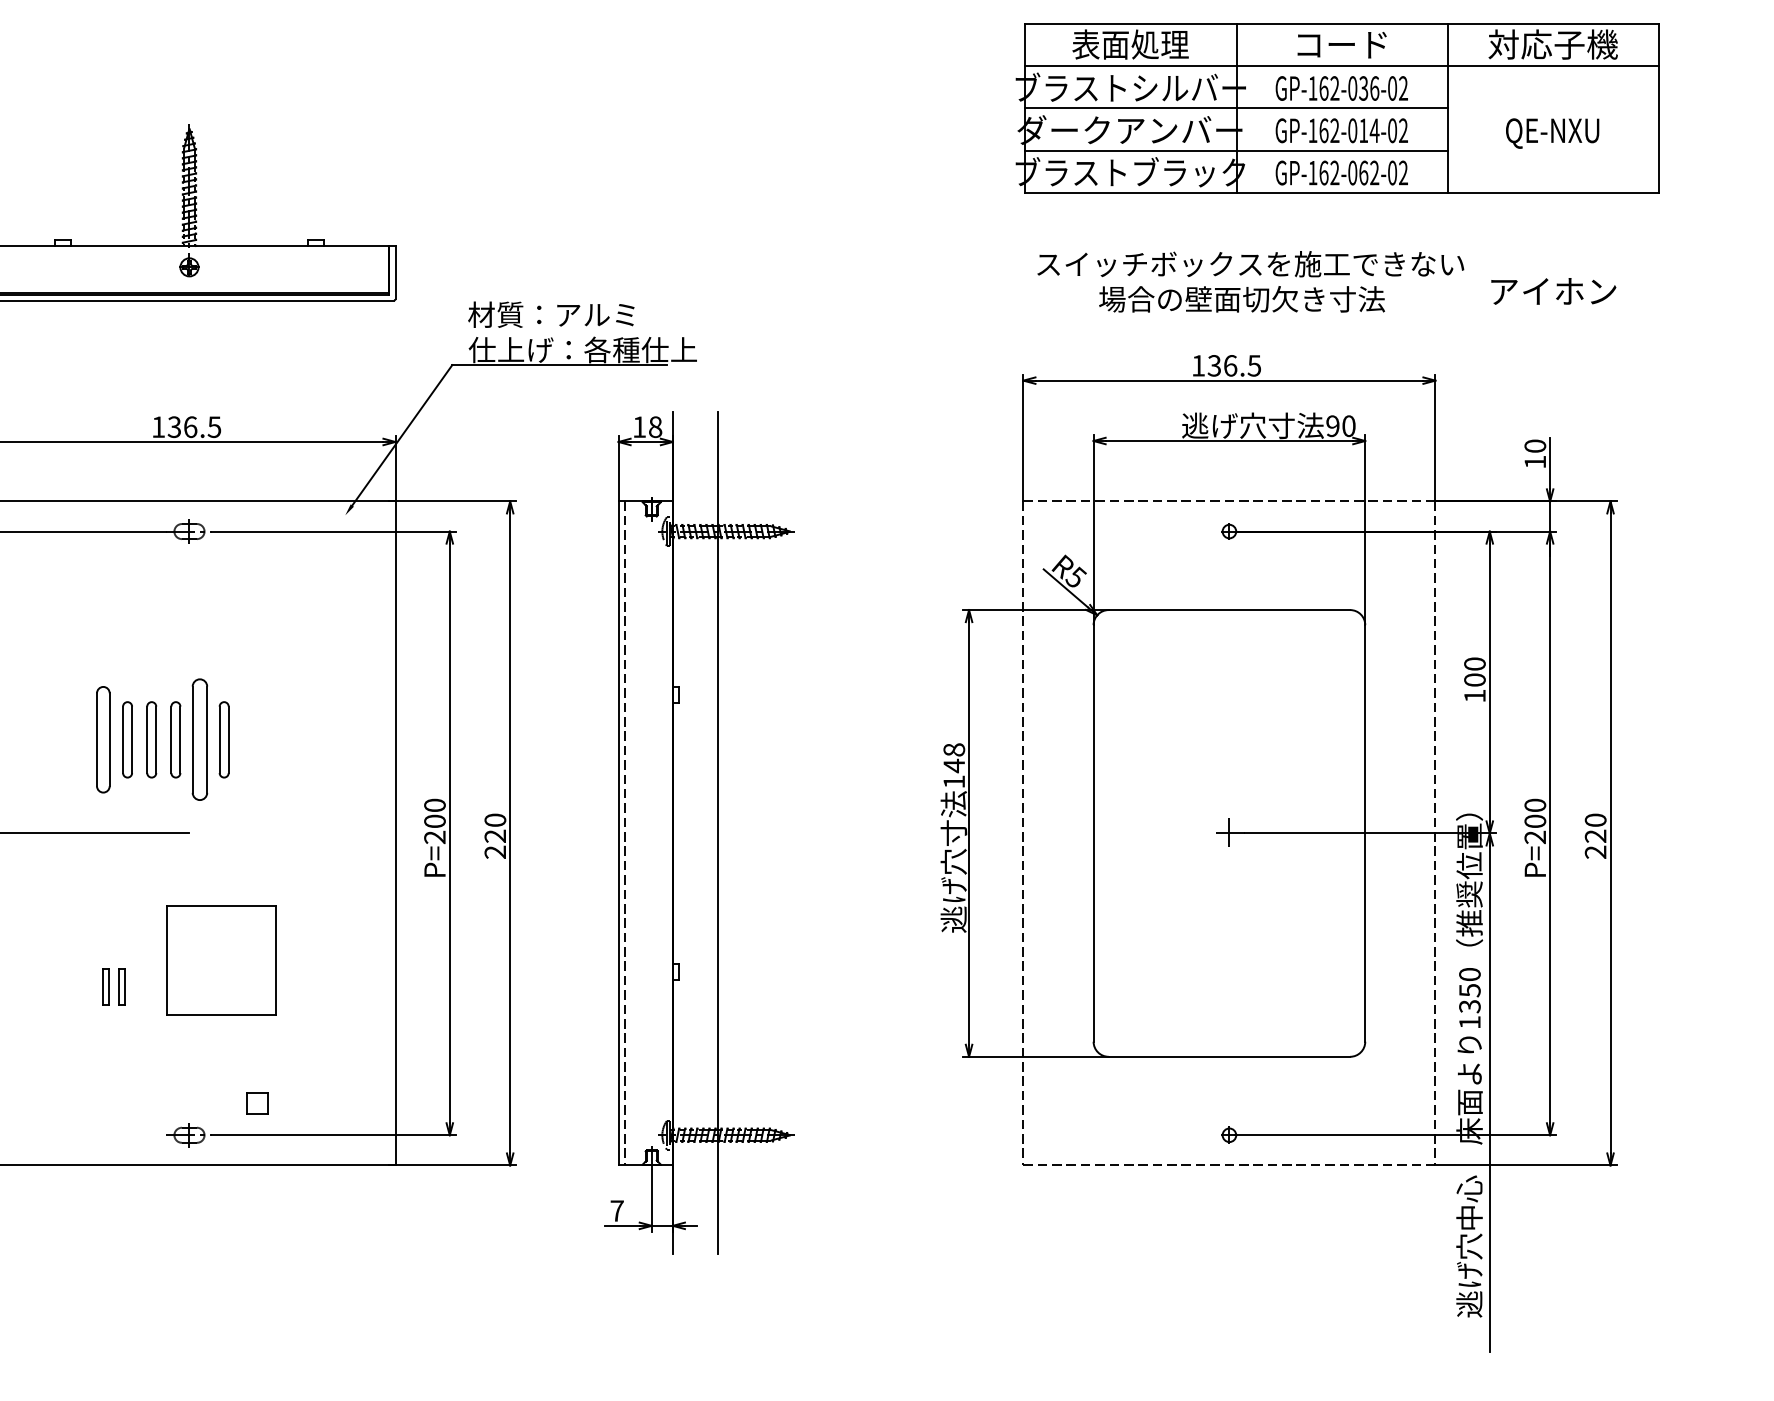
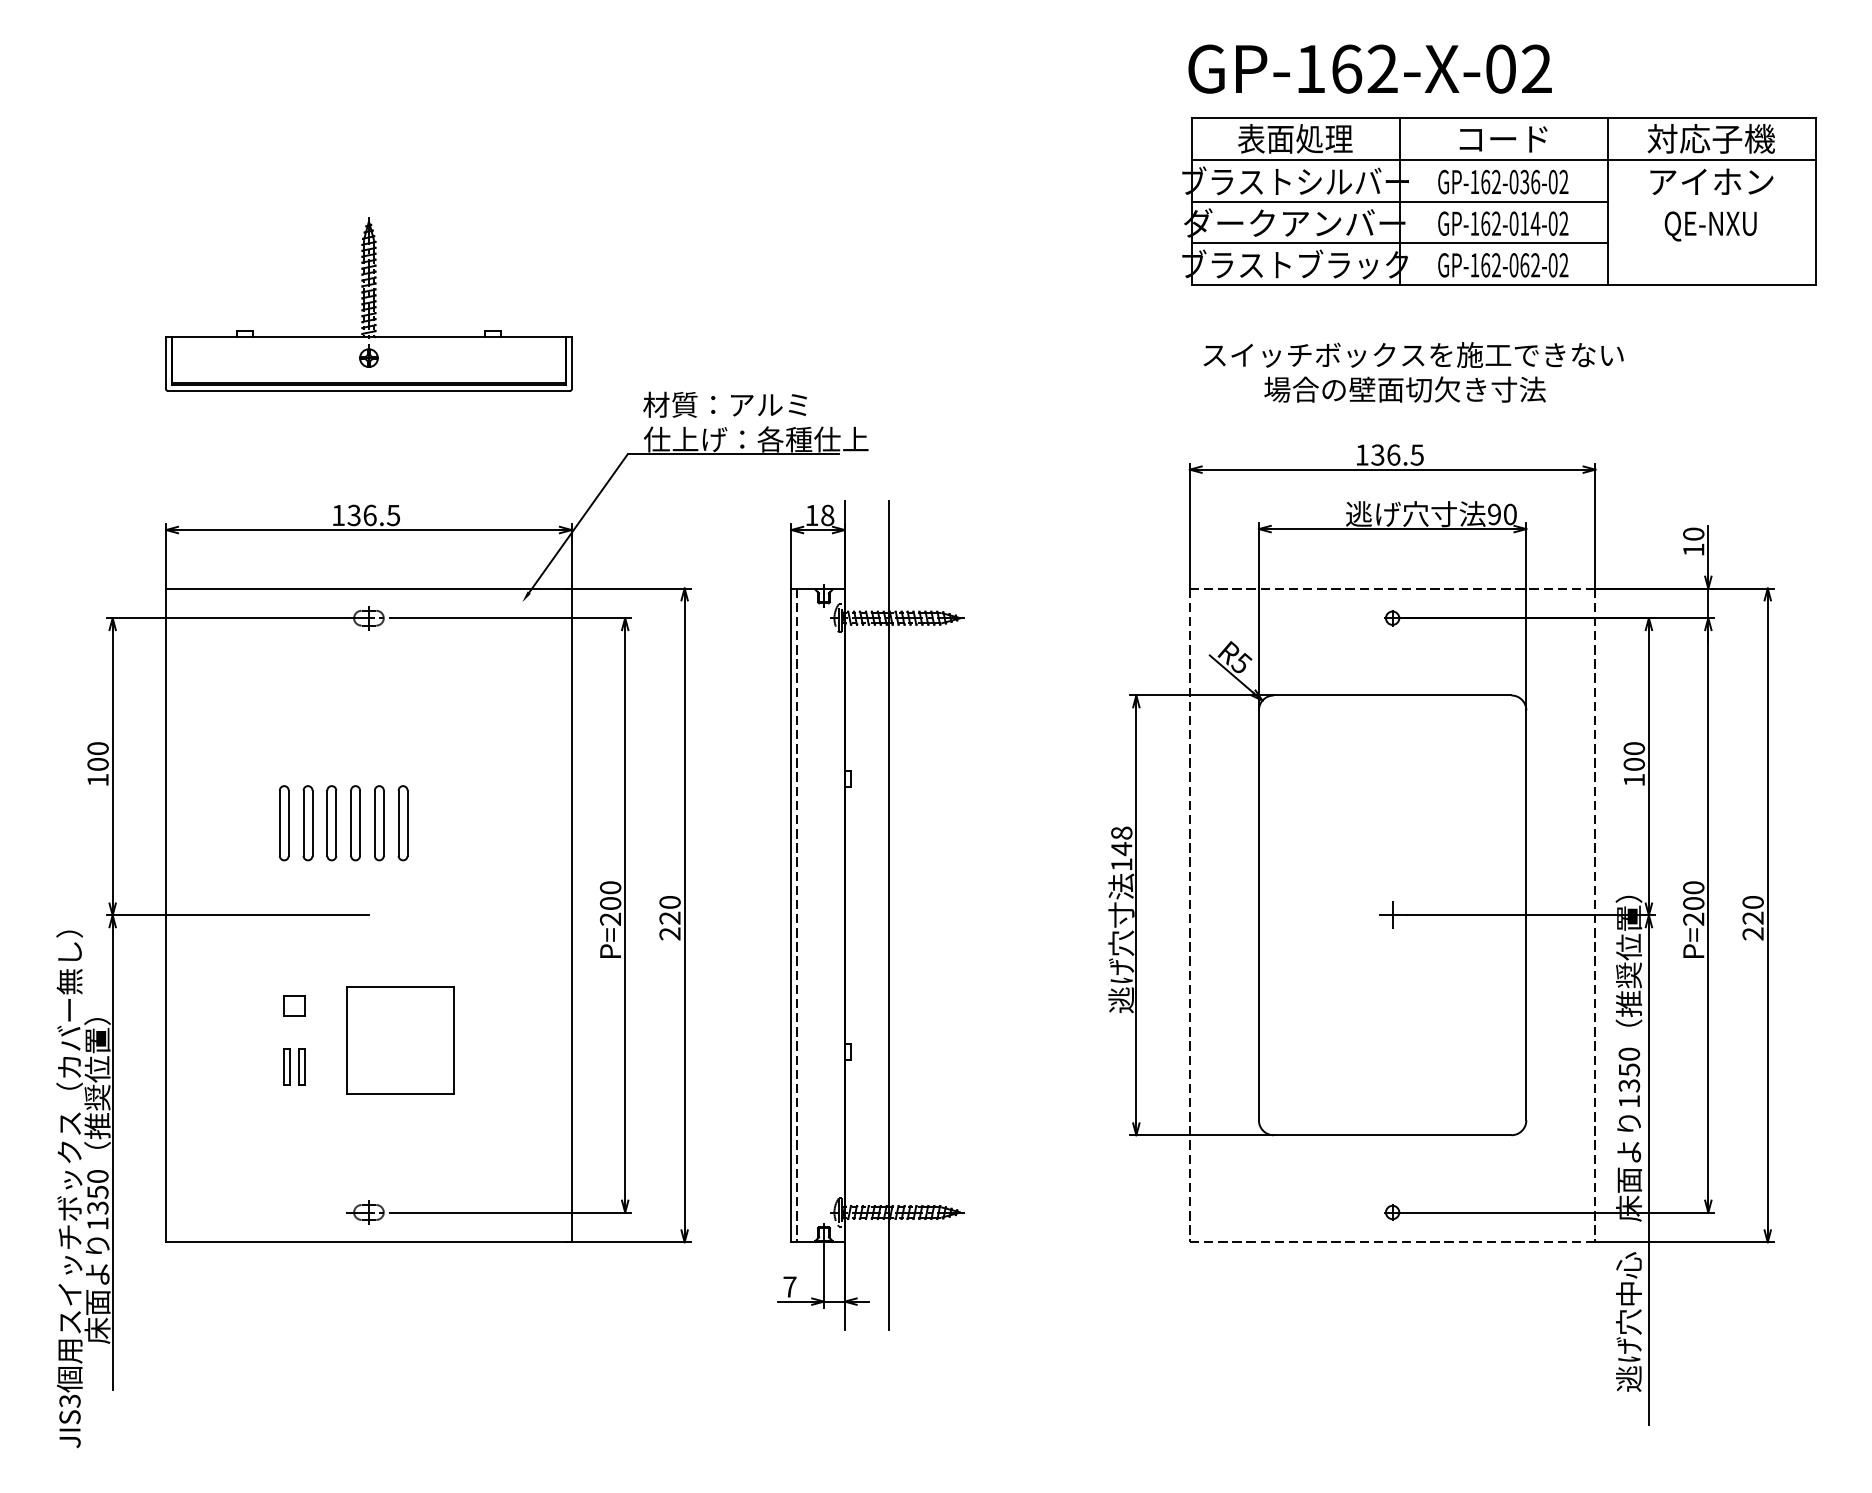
text: (1553, 291) -> (1711, 181), moved
part: (103, 740) -> (284, 823), size x0.71
part: (200, 740) -> (379, 823), size x0.62
part: (257, 1102) -> (294, 1005), moved

